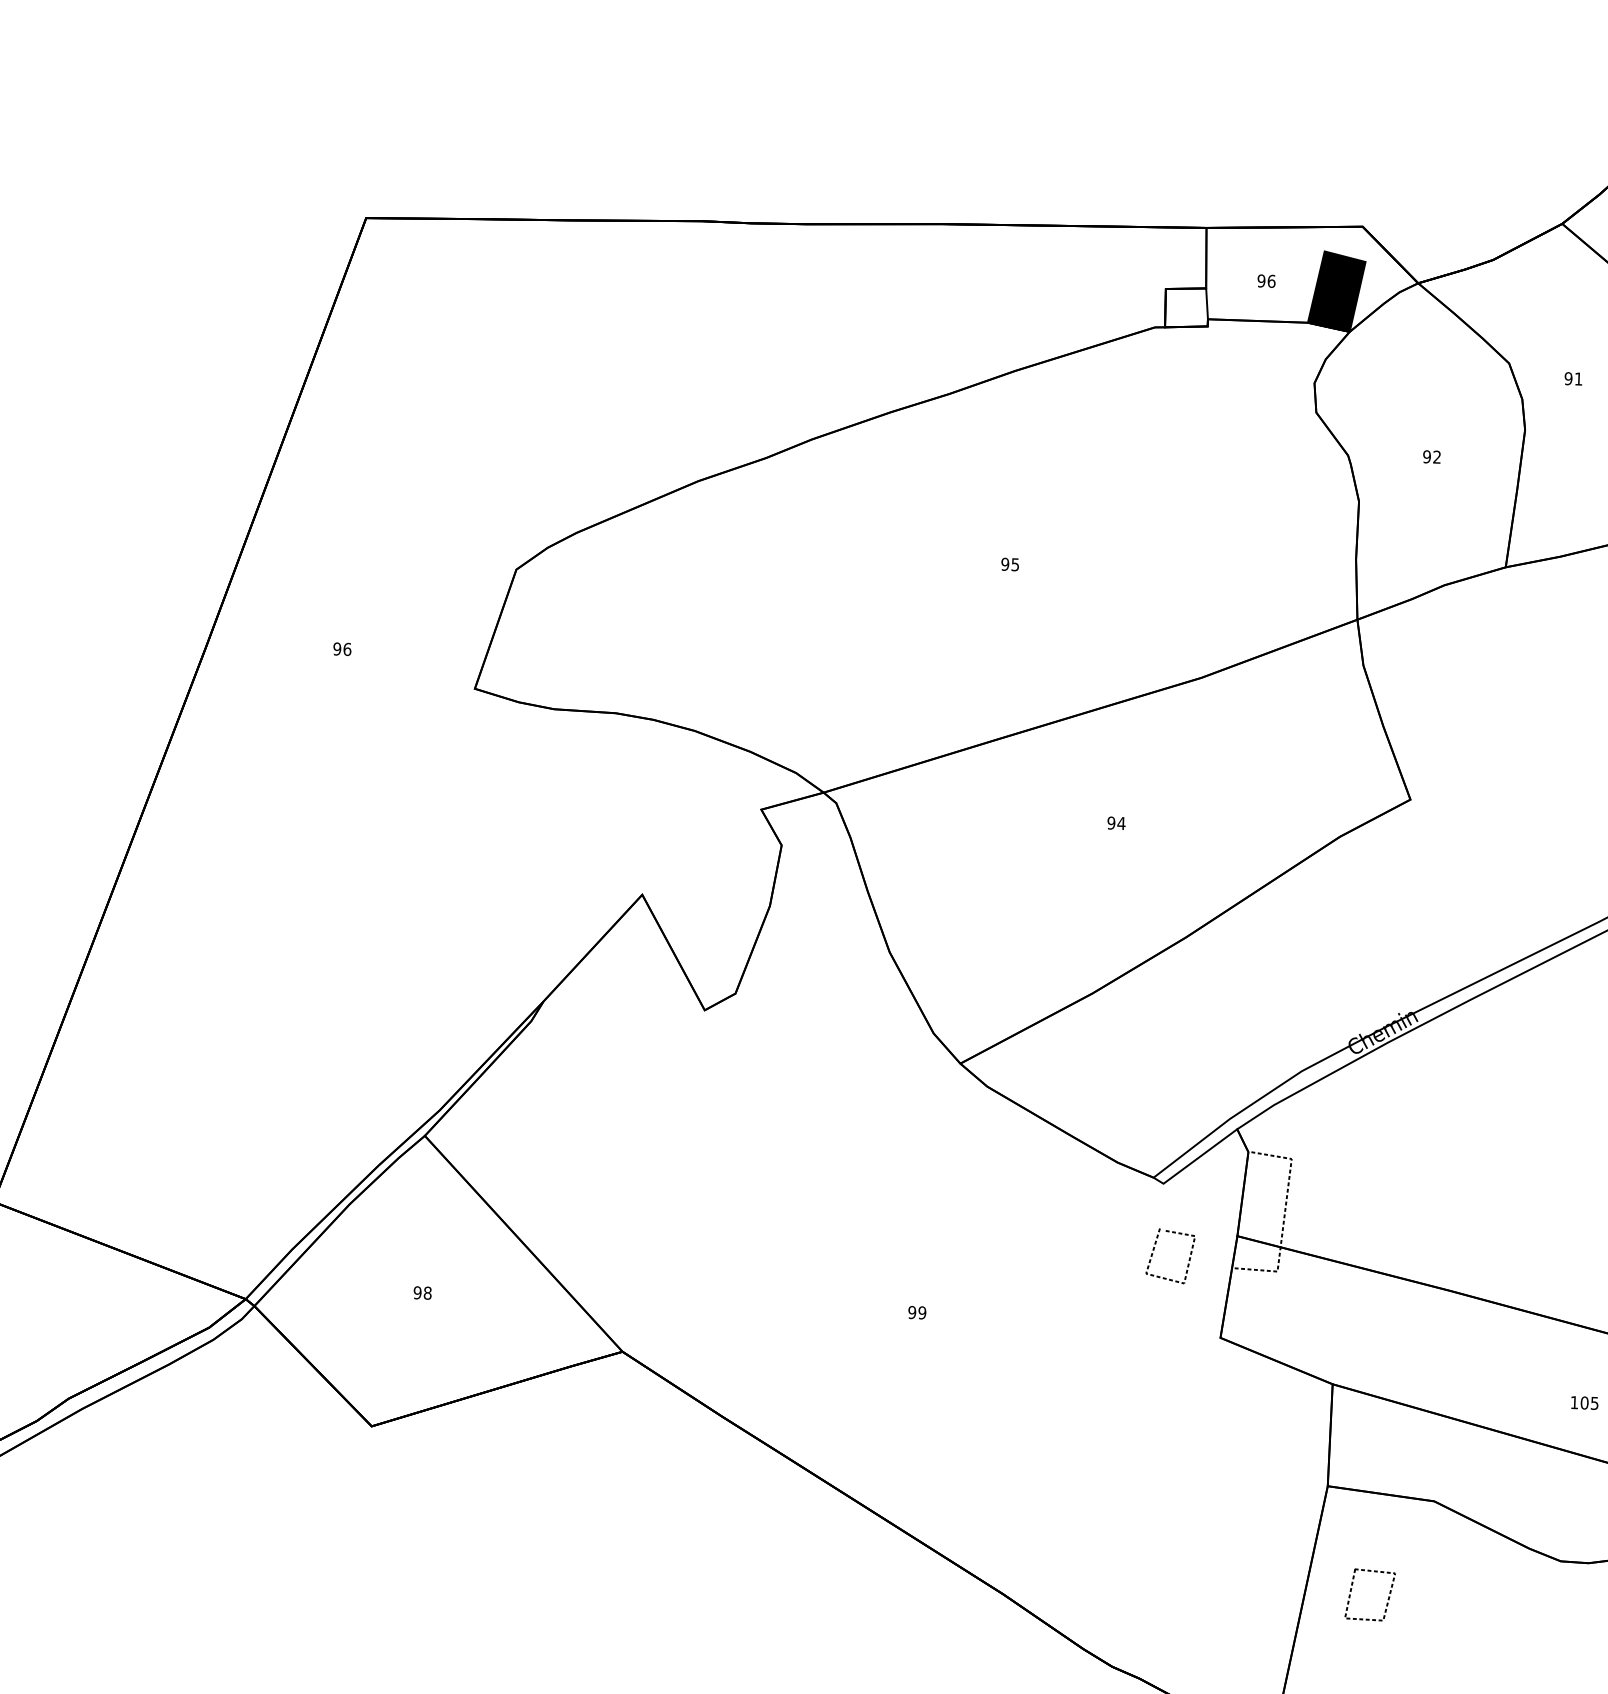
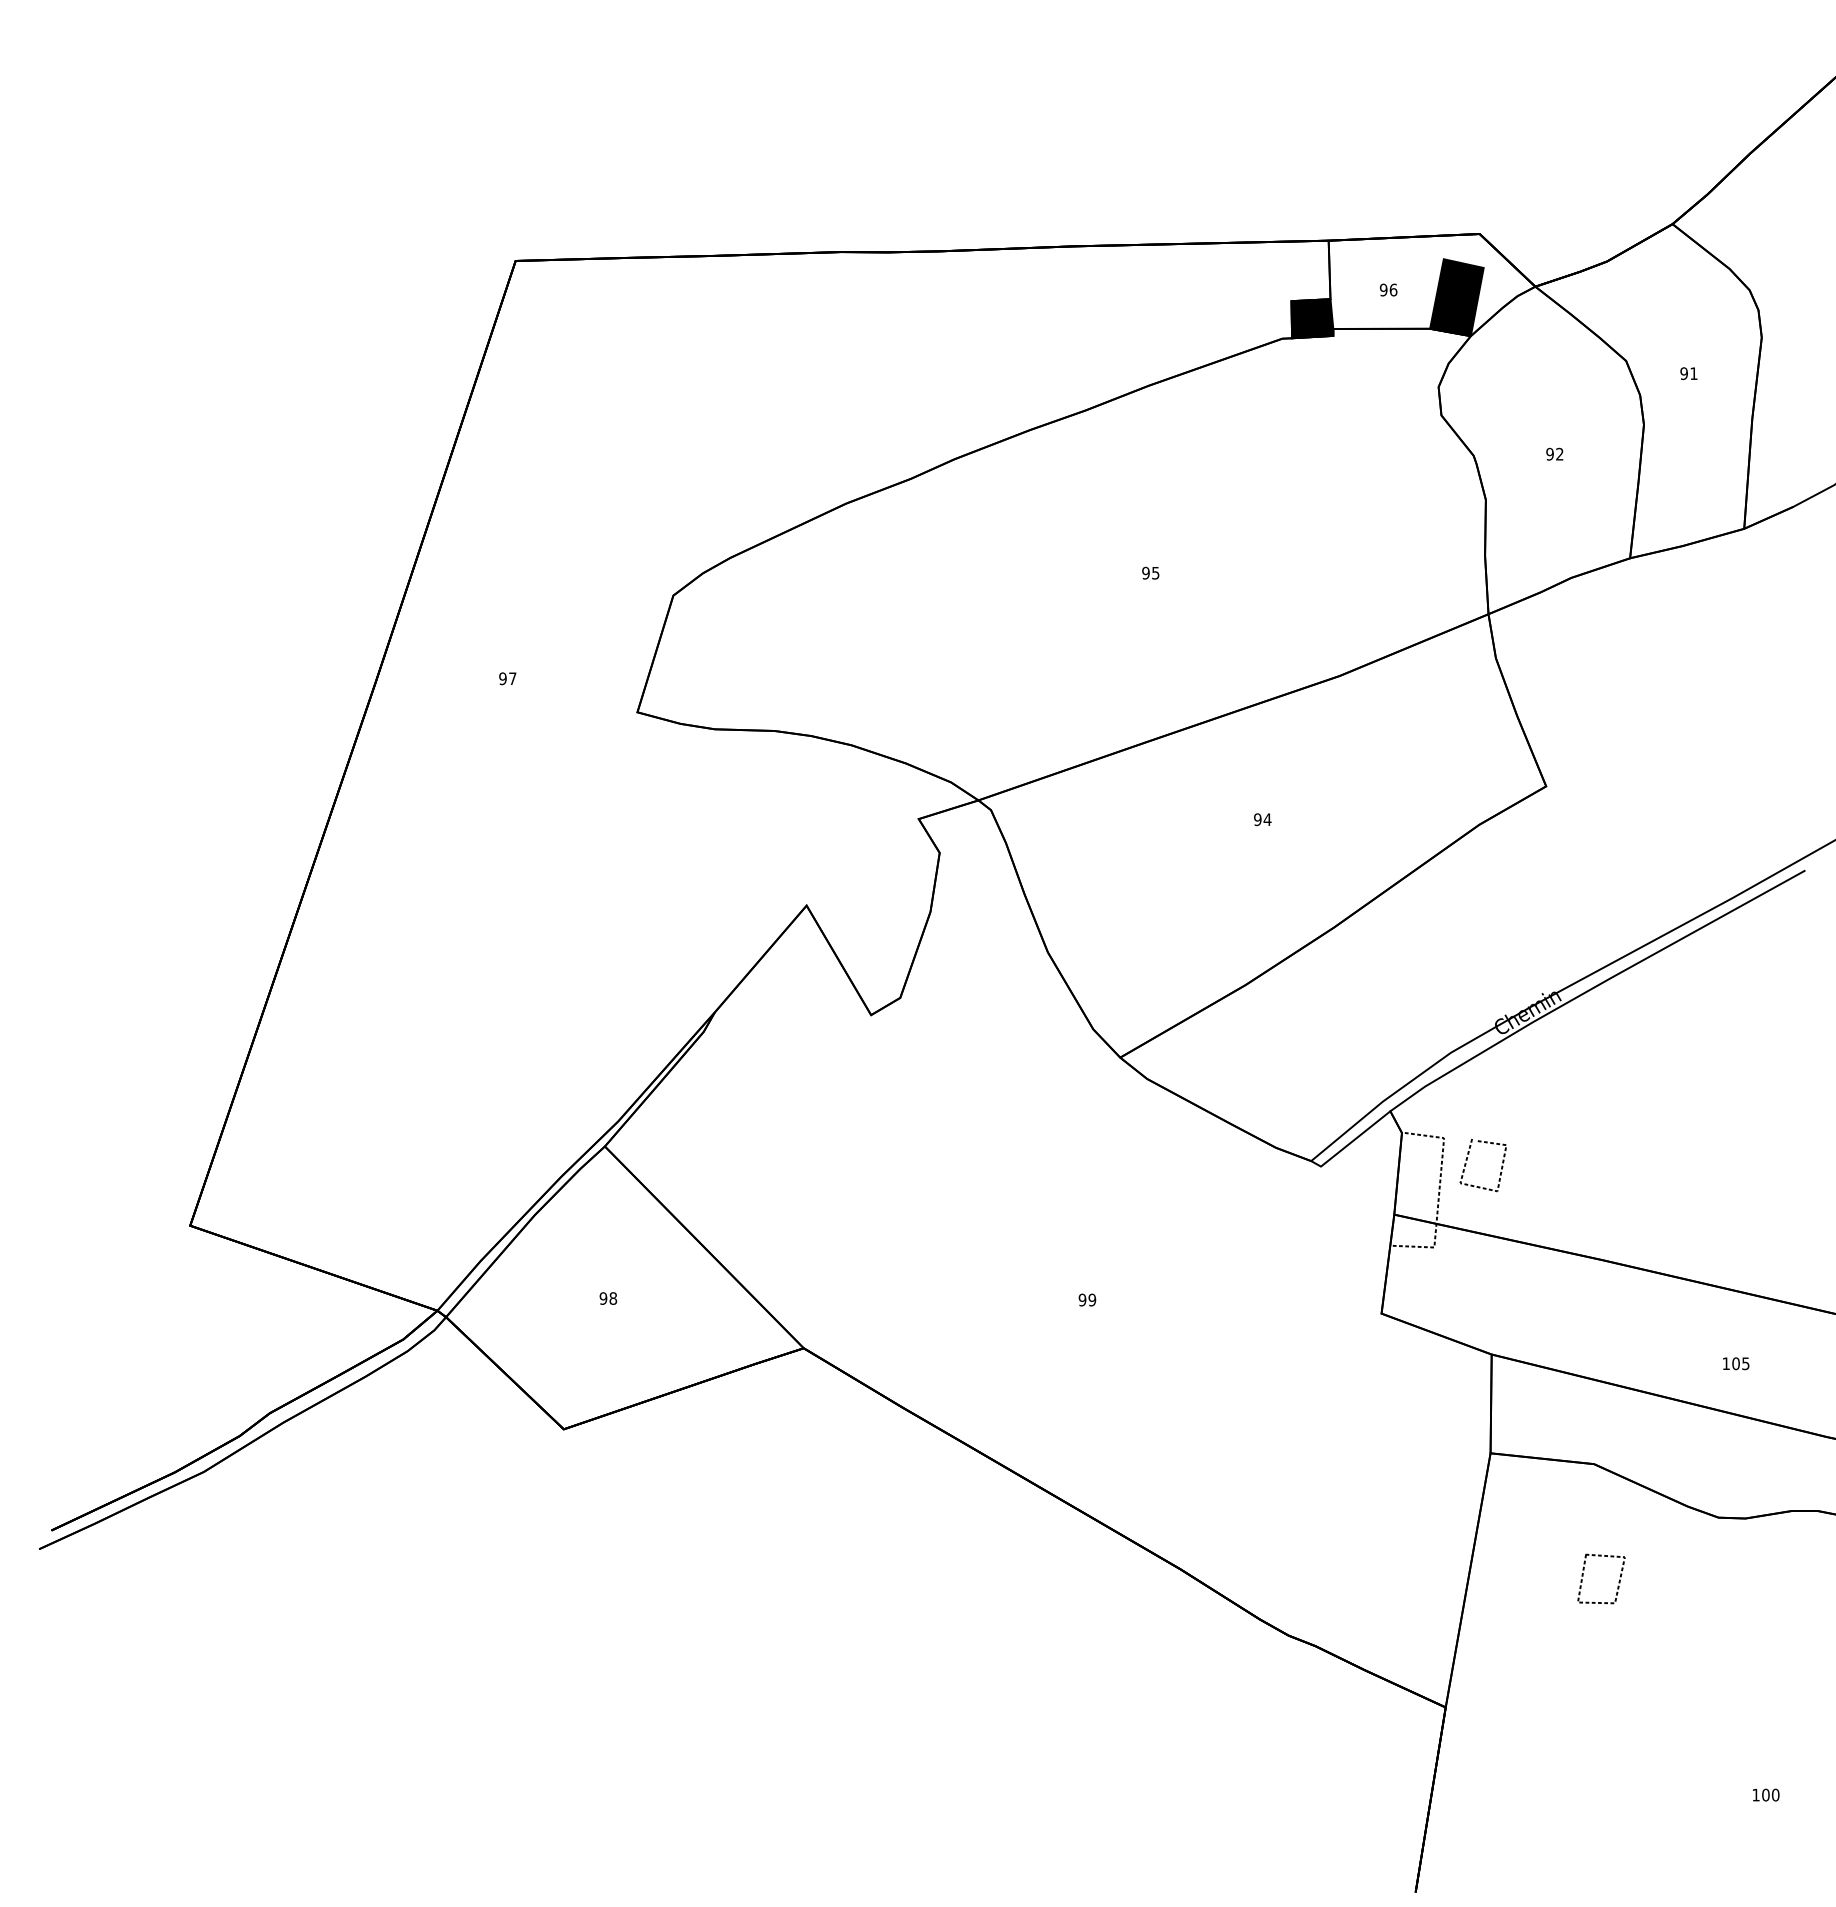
fill: (1186, 307) -> (1312, 318), added
text: (347, 649) -> (512, 678), 96 -> 97
line: (1154, 1250) -> (1467, 1160), moved
line: (1387, 1598) -> (1618, 1581), moved

